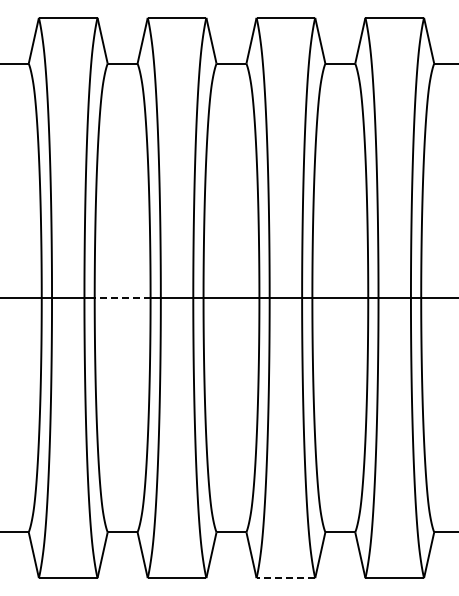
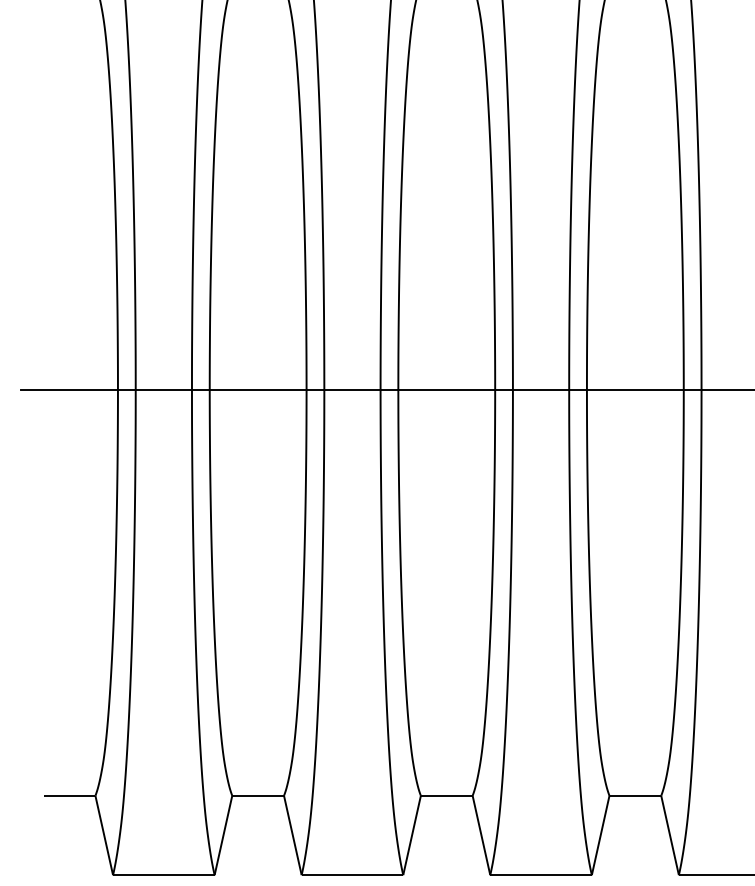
line: (122, 297) -> (257, 388), dashed -> solid
line: (285, 578) -> (540, 875), dashed -> solid

